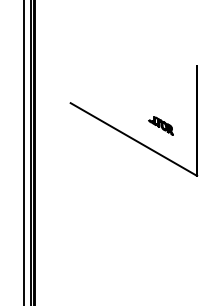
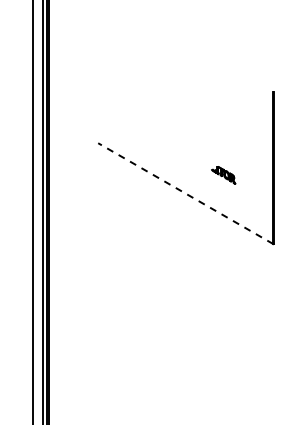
part: (160, 126) -> (223, 175), size x0.7
line: (133, 139) -> (185, 193), solid -> dashed

